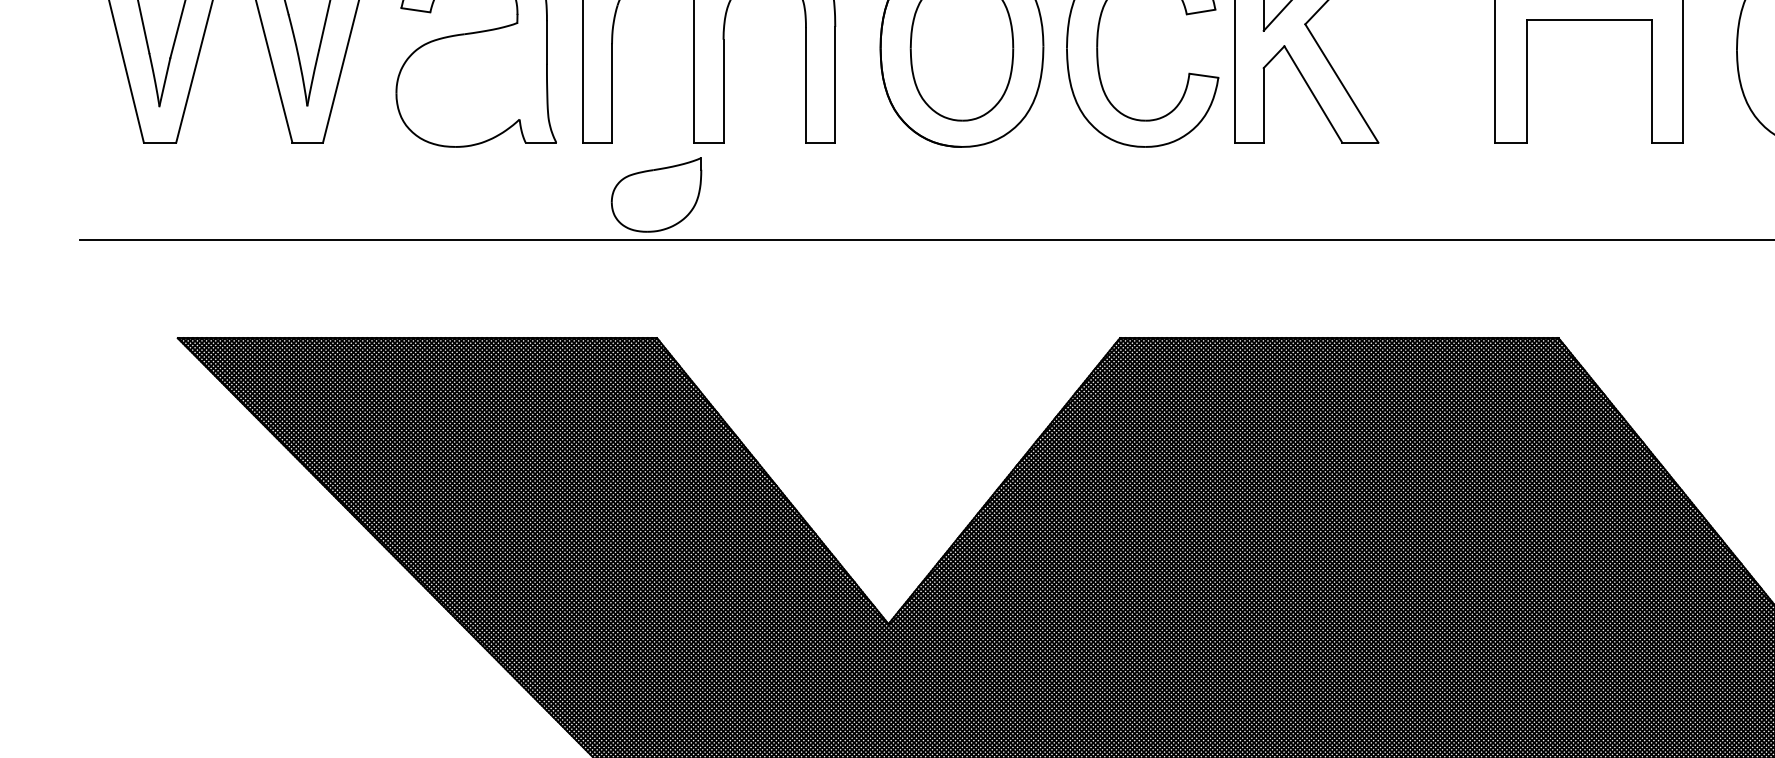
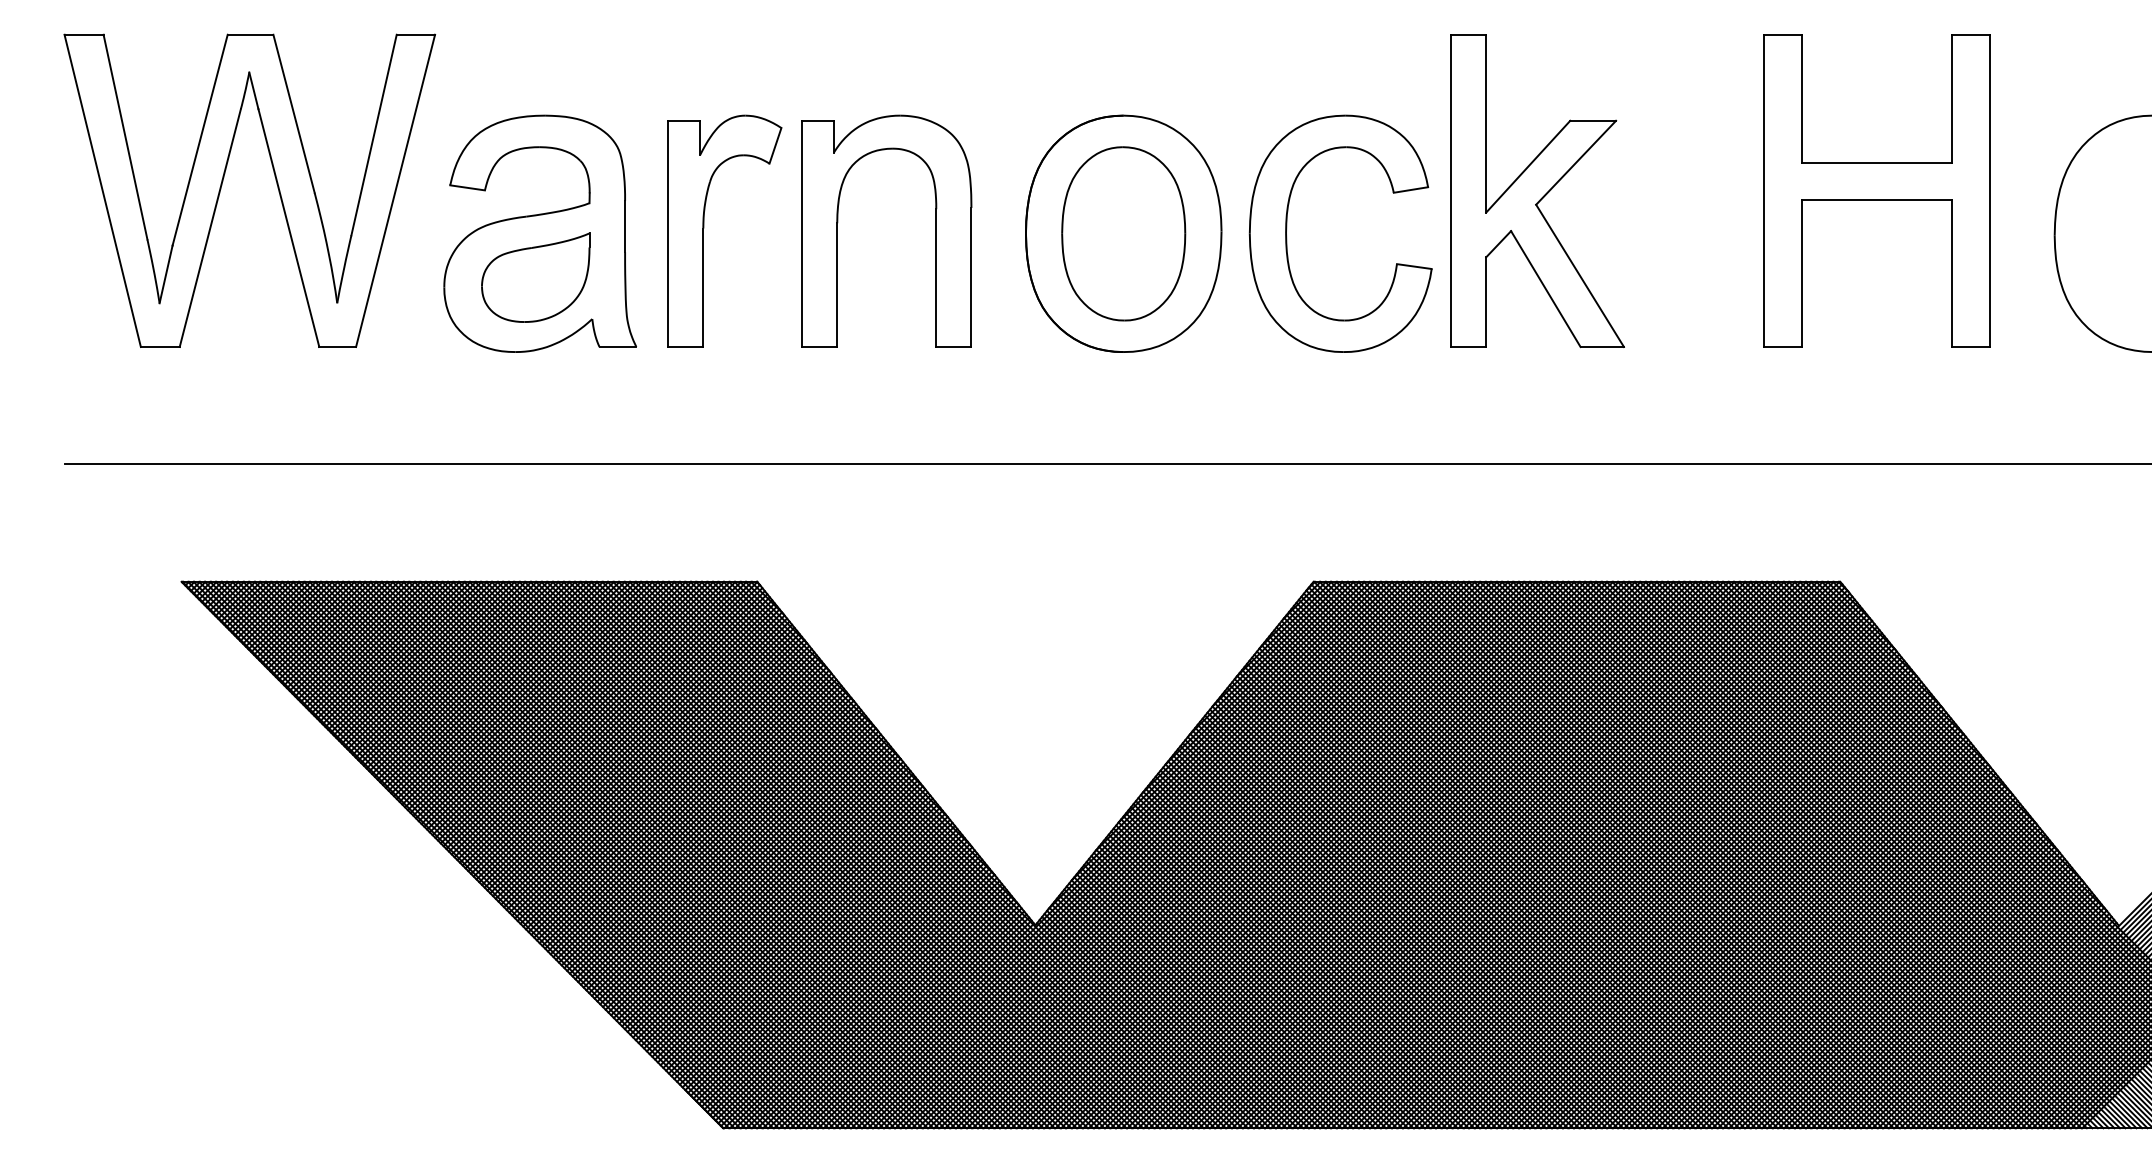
part: (656, 194) -> (535, 277), moved

